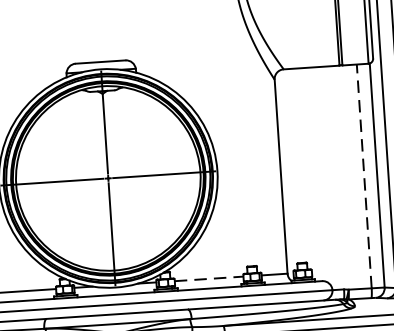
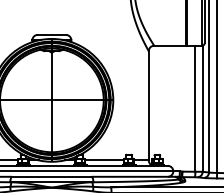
line: (364, 175) -> (195, 108), dashed -> solid
line: (210, 278) -> (105, 160), dashed -> solid

